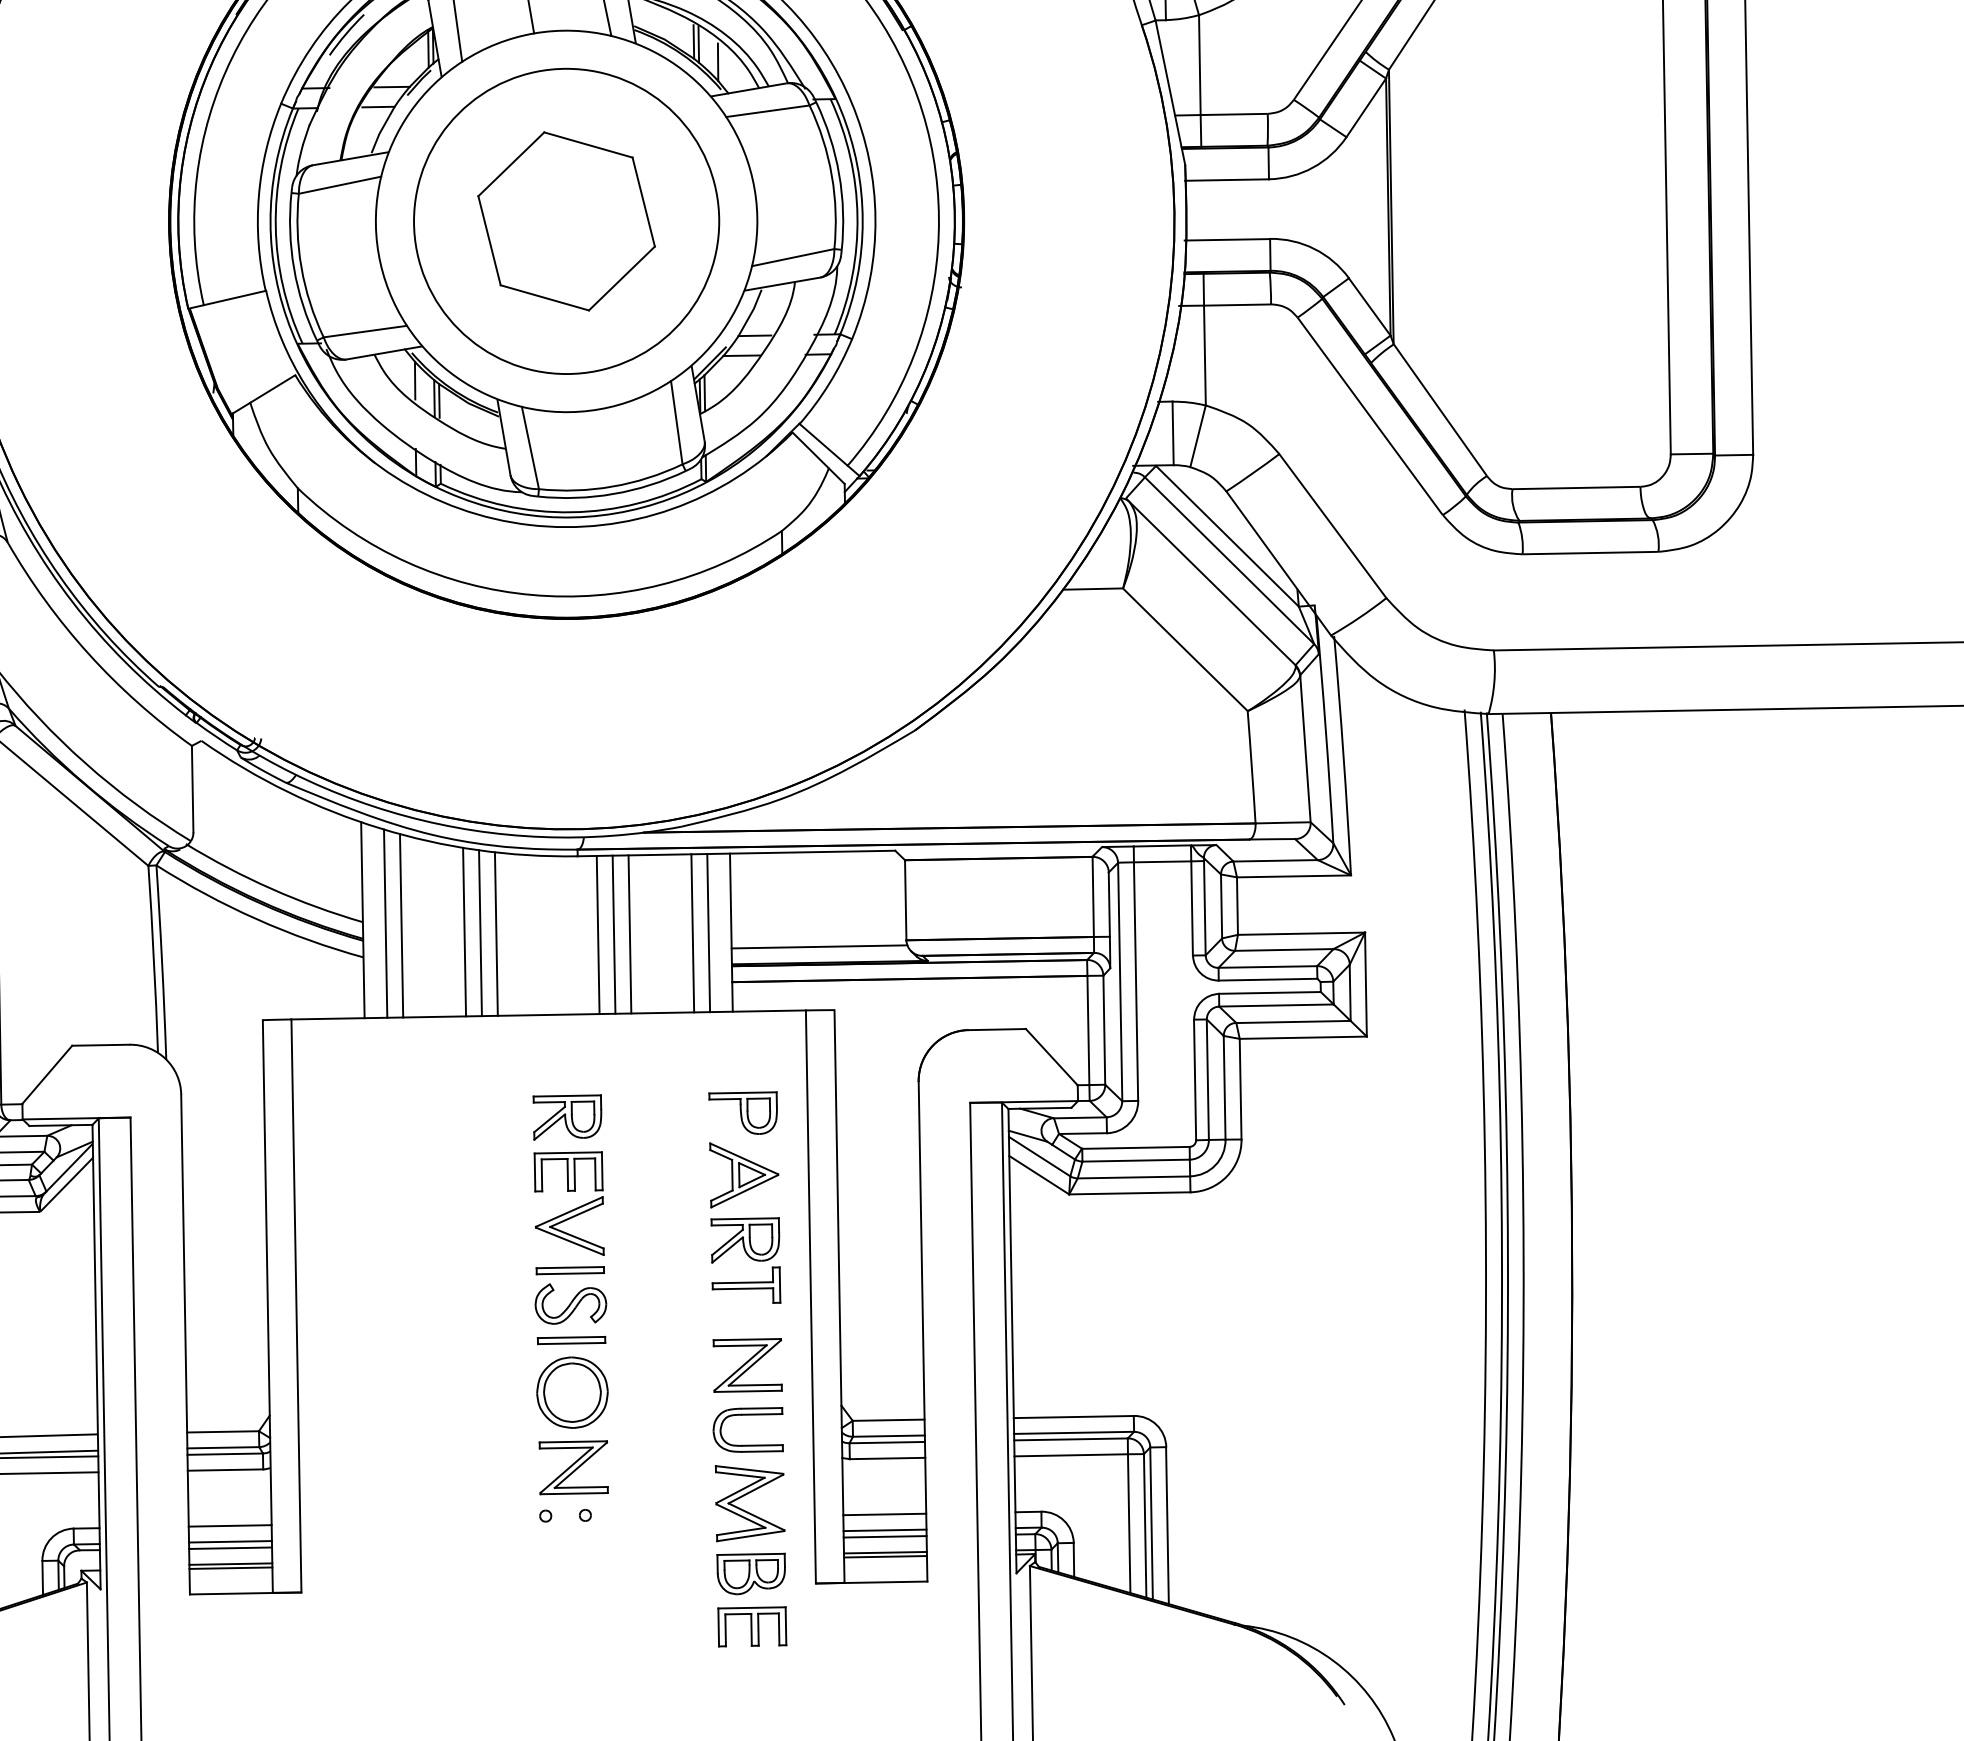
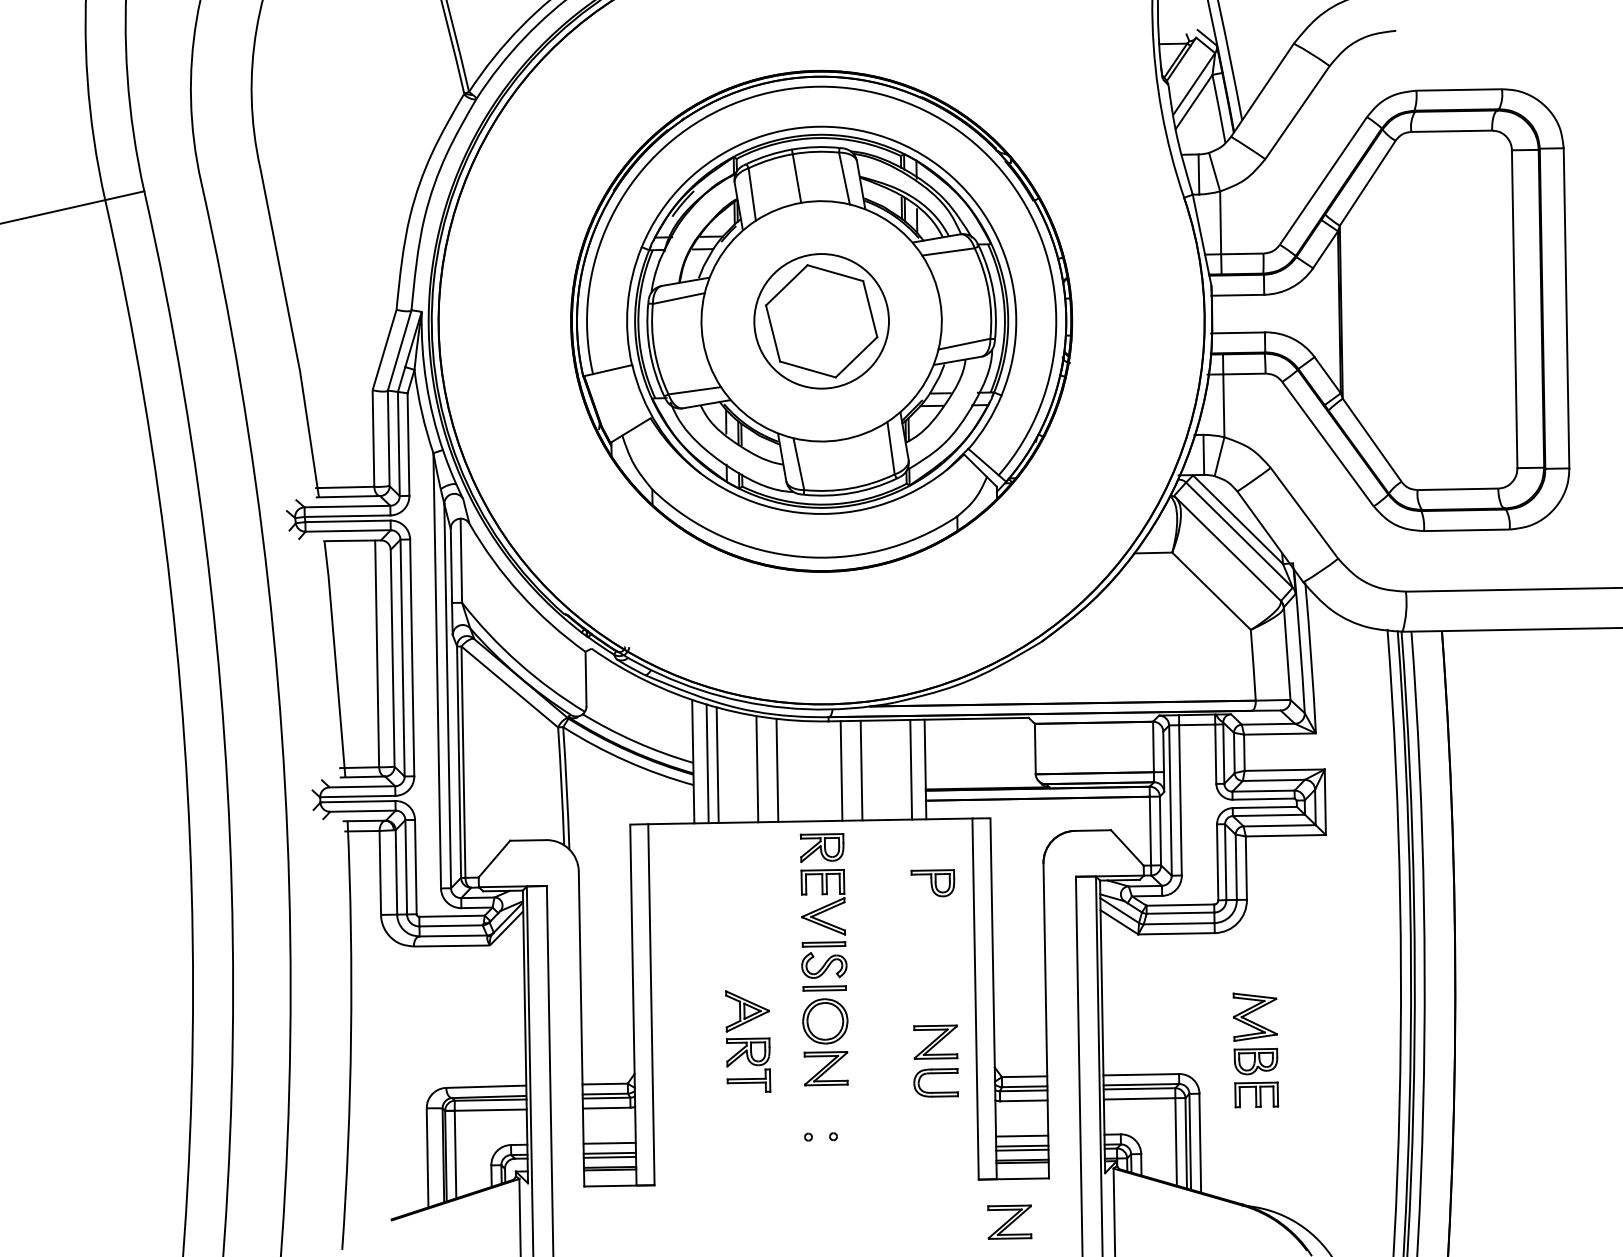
circle: (566, 221) -> (821, 321), size x0.7
line: (480, 932) -> (767, 769), removed
line: (693, 932) -> (901, 769), removed
line: (613, 934) -> (851, 770), removed
line: (818, 946) -> (980, 778), removed
part: (745, 1223) -> (748, 1041), moved
part: (569, 1294) -> (823, 959), moved
part: (750, 1556) -> (1255, 1050), moved
part: (864, 1649) -> (1009, 1221), added

